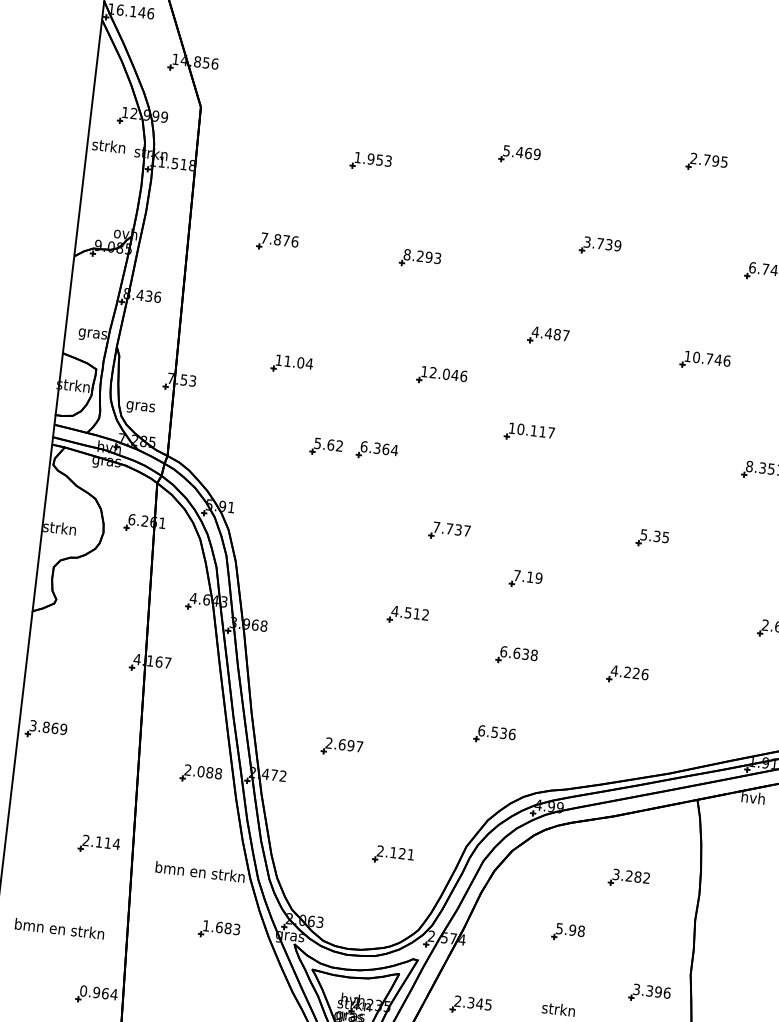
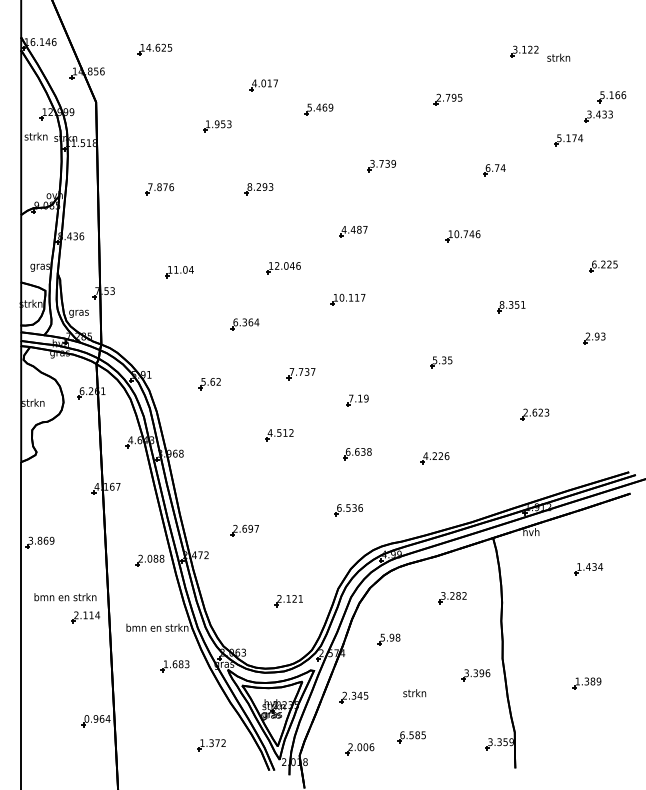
part: (293, 41) -> (154, 49), added
part: (444, 111) -> (263, 85), added
part: (325, 448) -> (209, 384), moved
text: (59, 929) -> (65, 597), moved
part: (567, 932) -> (388, 639), moved

